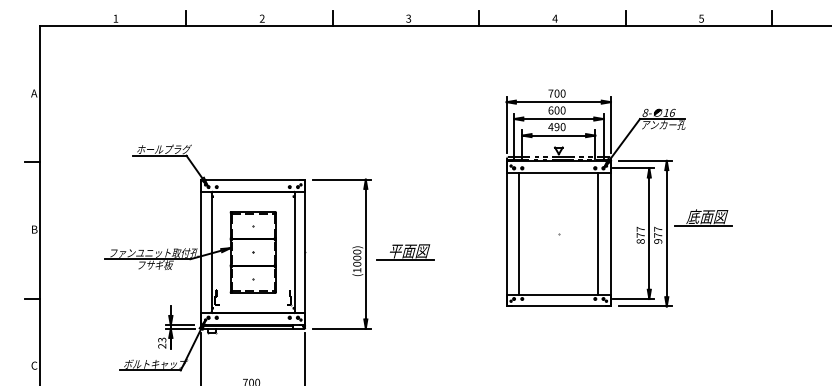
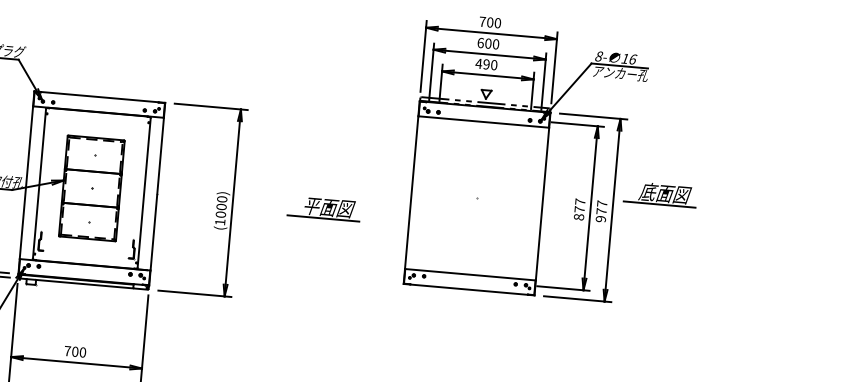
line: (519, 233) -> (427, 193), removed
line: (598, 233) -> (526, 202), removed
part: (405, 252) -> (324, 208), moved

